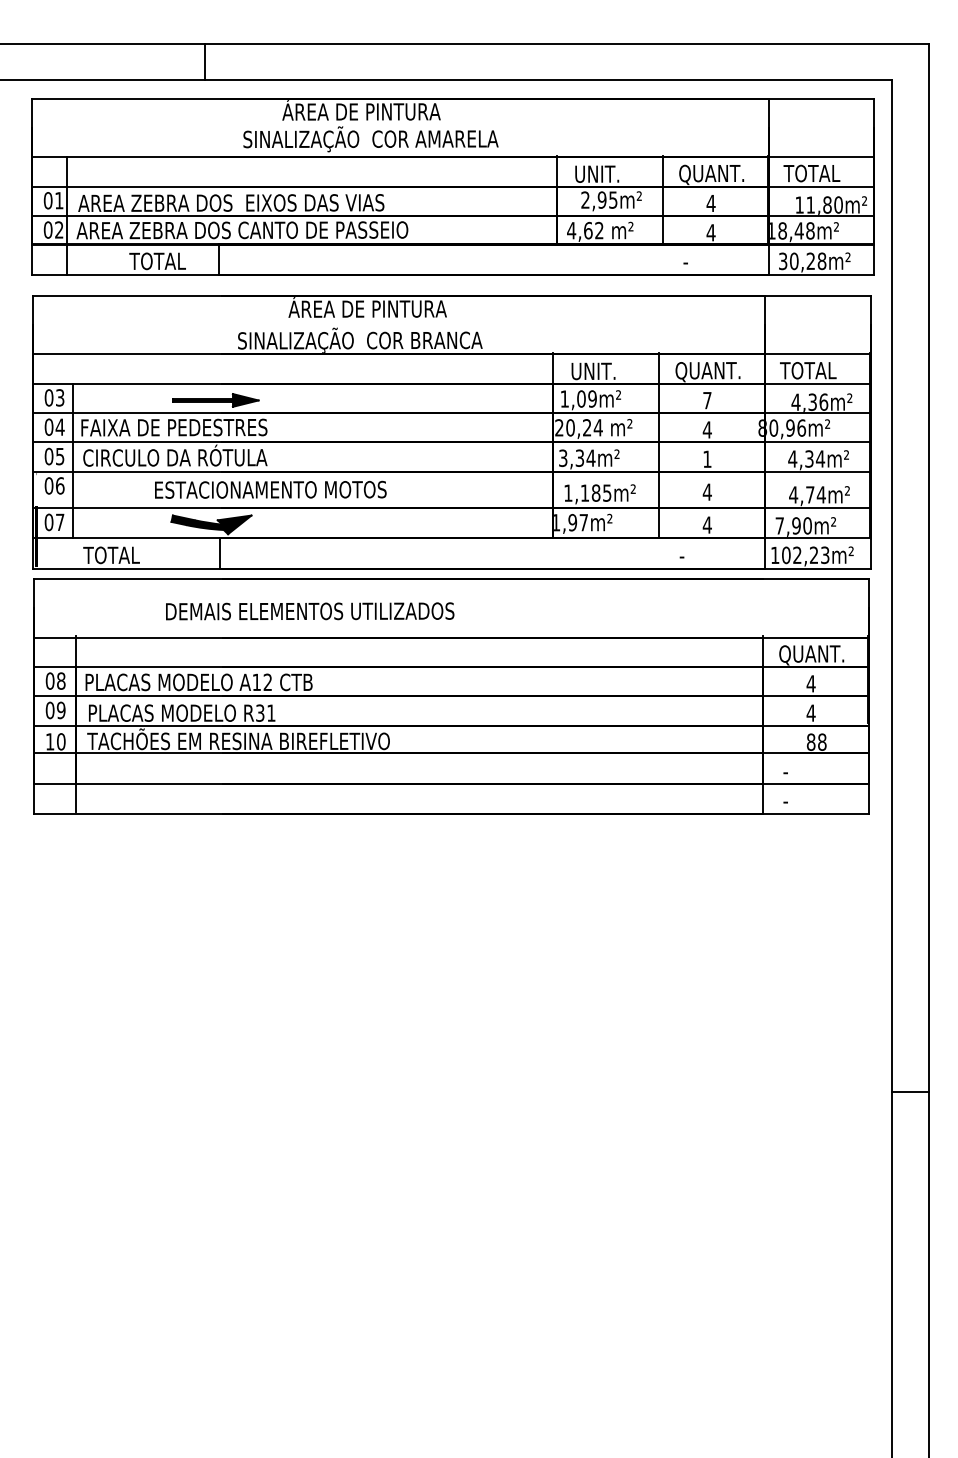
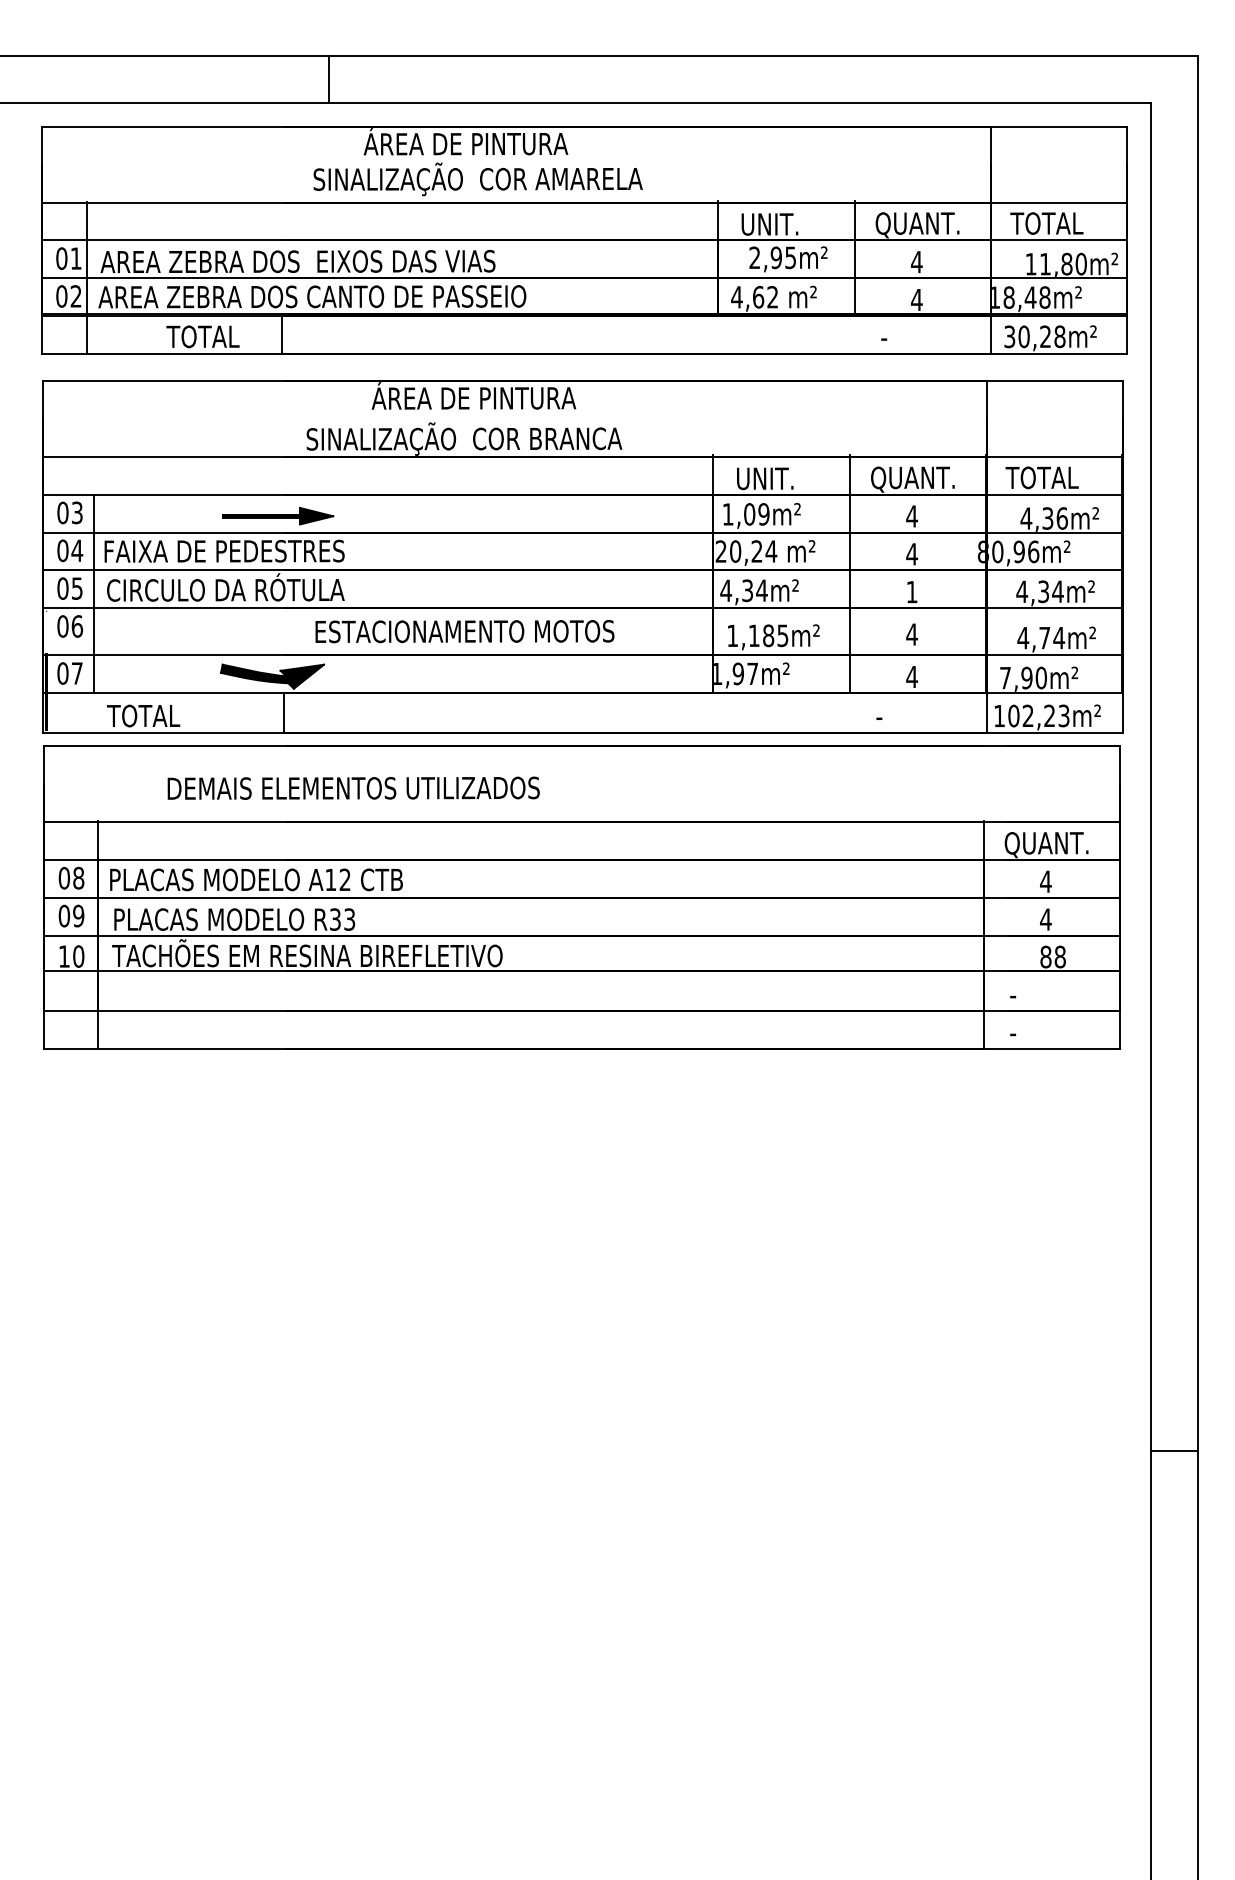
line: (205, 61) -> (329, 79), moved
text: (706, 400) -> (911, 516), 7 -> 4
text: (563, 458) -> (726, 590), 3,34m² -> 4,34m²
text: (270, 489) -> (464, 631), moved
text: (309, 610) -> (353, 787), moved
text: (271, 713) -> (349, 919), R31 -> R33
line: (910, 1091) -> (1173, 1450), moved

